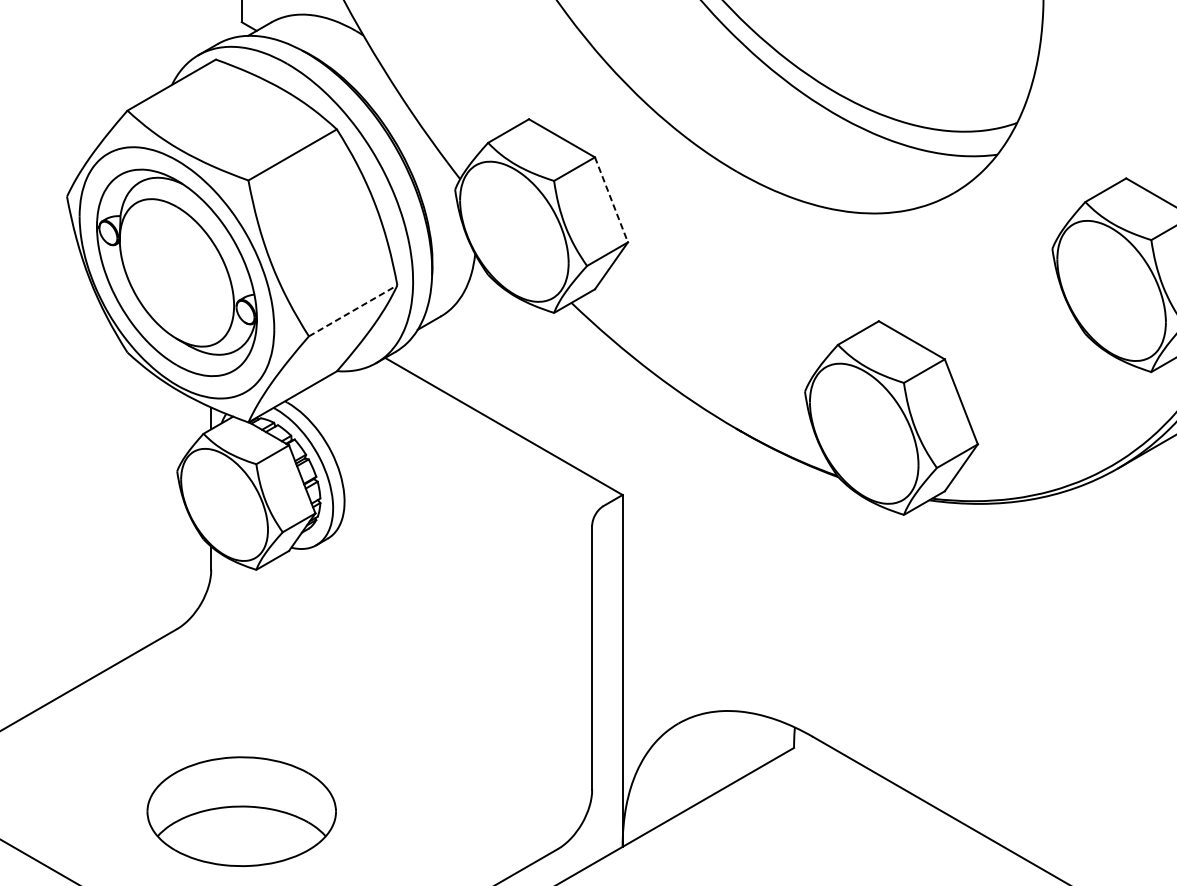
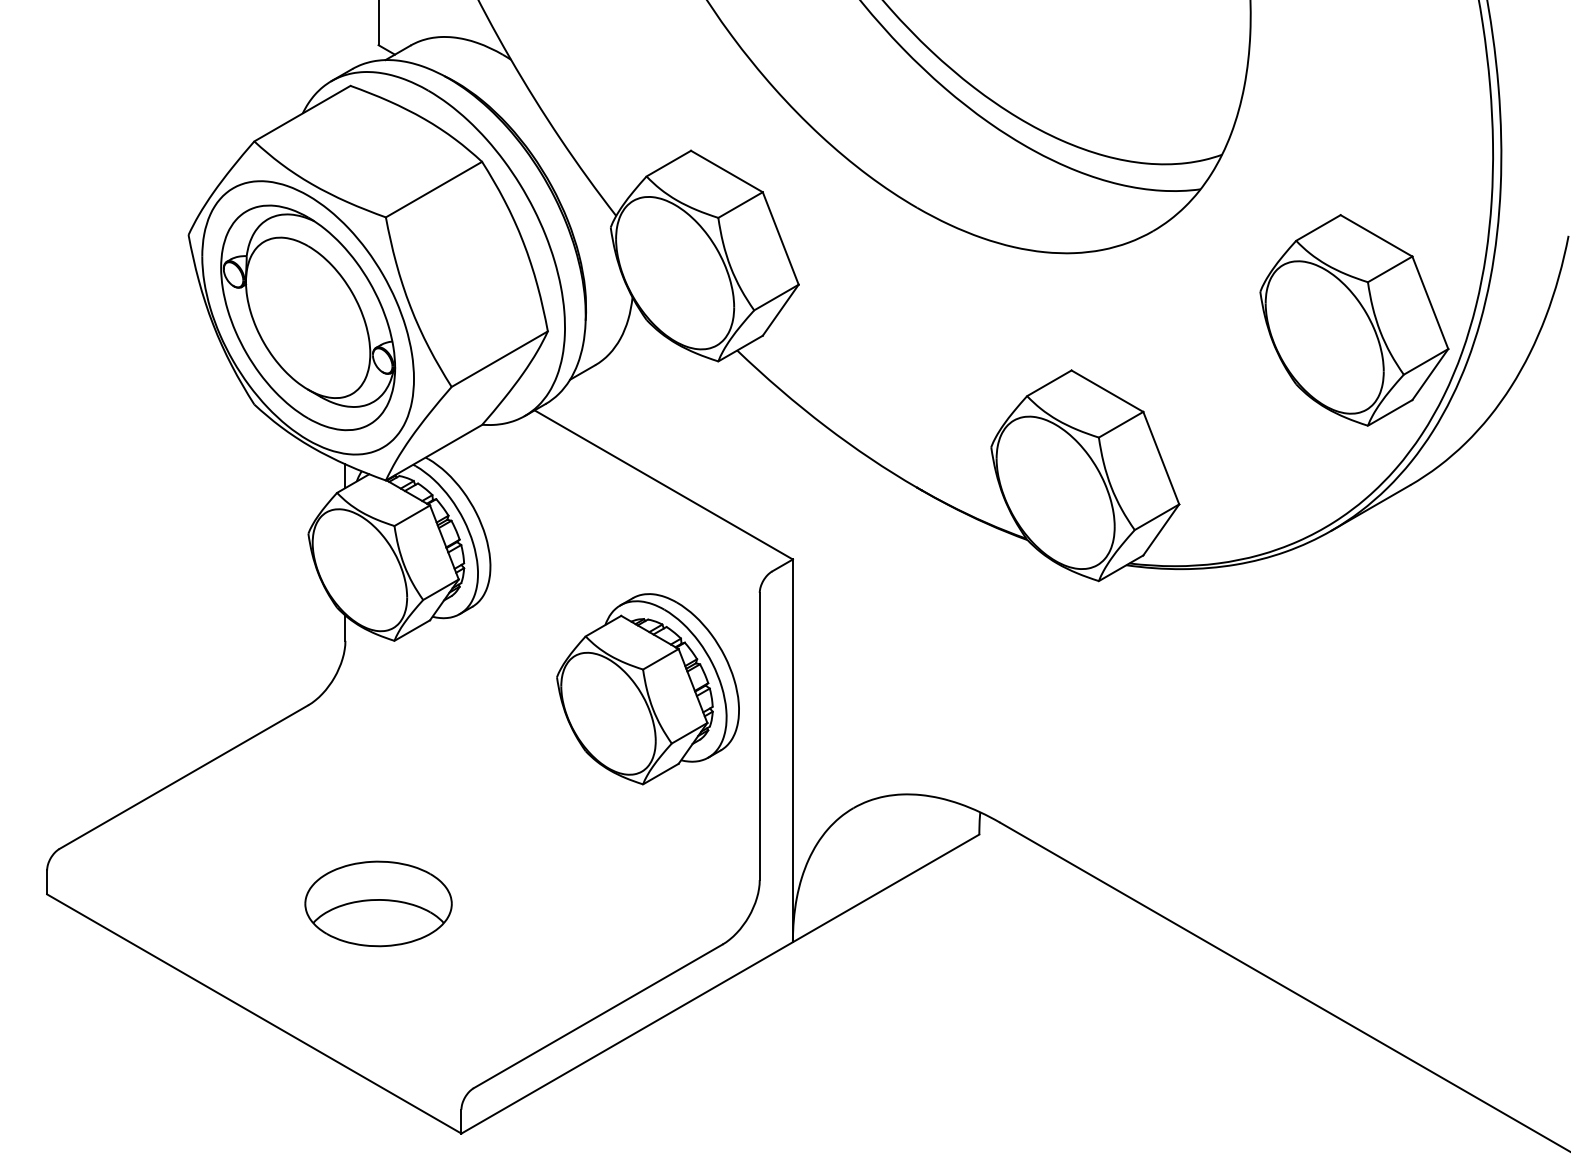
line: (611, 199) -> (780, 238), dashed -> solid
line: (352, 311) -> (499, 359), dashed -> solid
part: (488, 614) -> (647, 689), added
part: (241, 811) -> (378, 903), size x0.71

